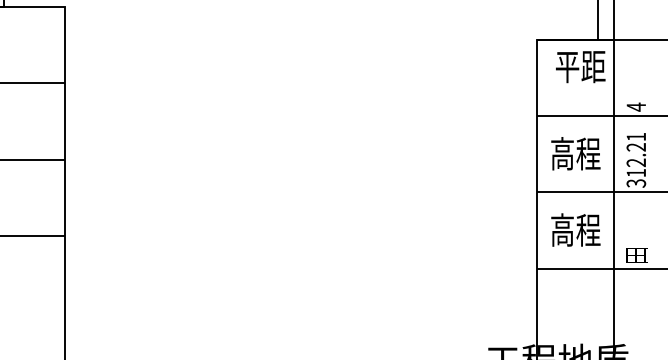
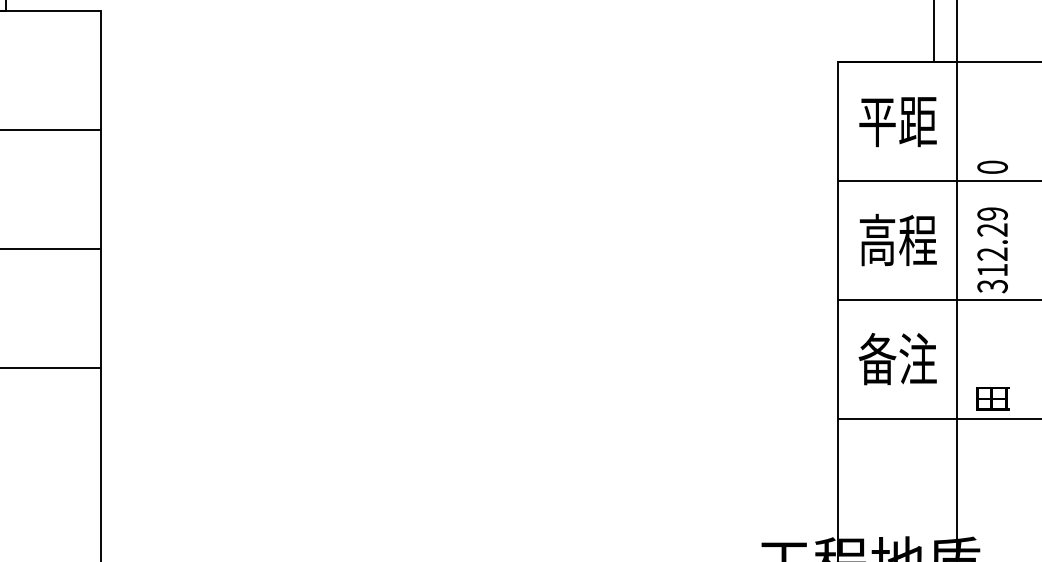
text: (580, 67) -> (897, 122), moved
text: (636, 106) -> (992, 166), 4 -> 0
text: (636, 136) -> (992, 213), 312.21 -> 312.29
text: (575, 229) -> (897, 358), 高程 -> 备注

